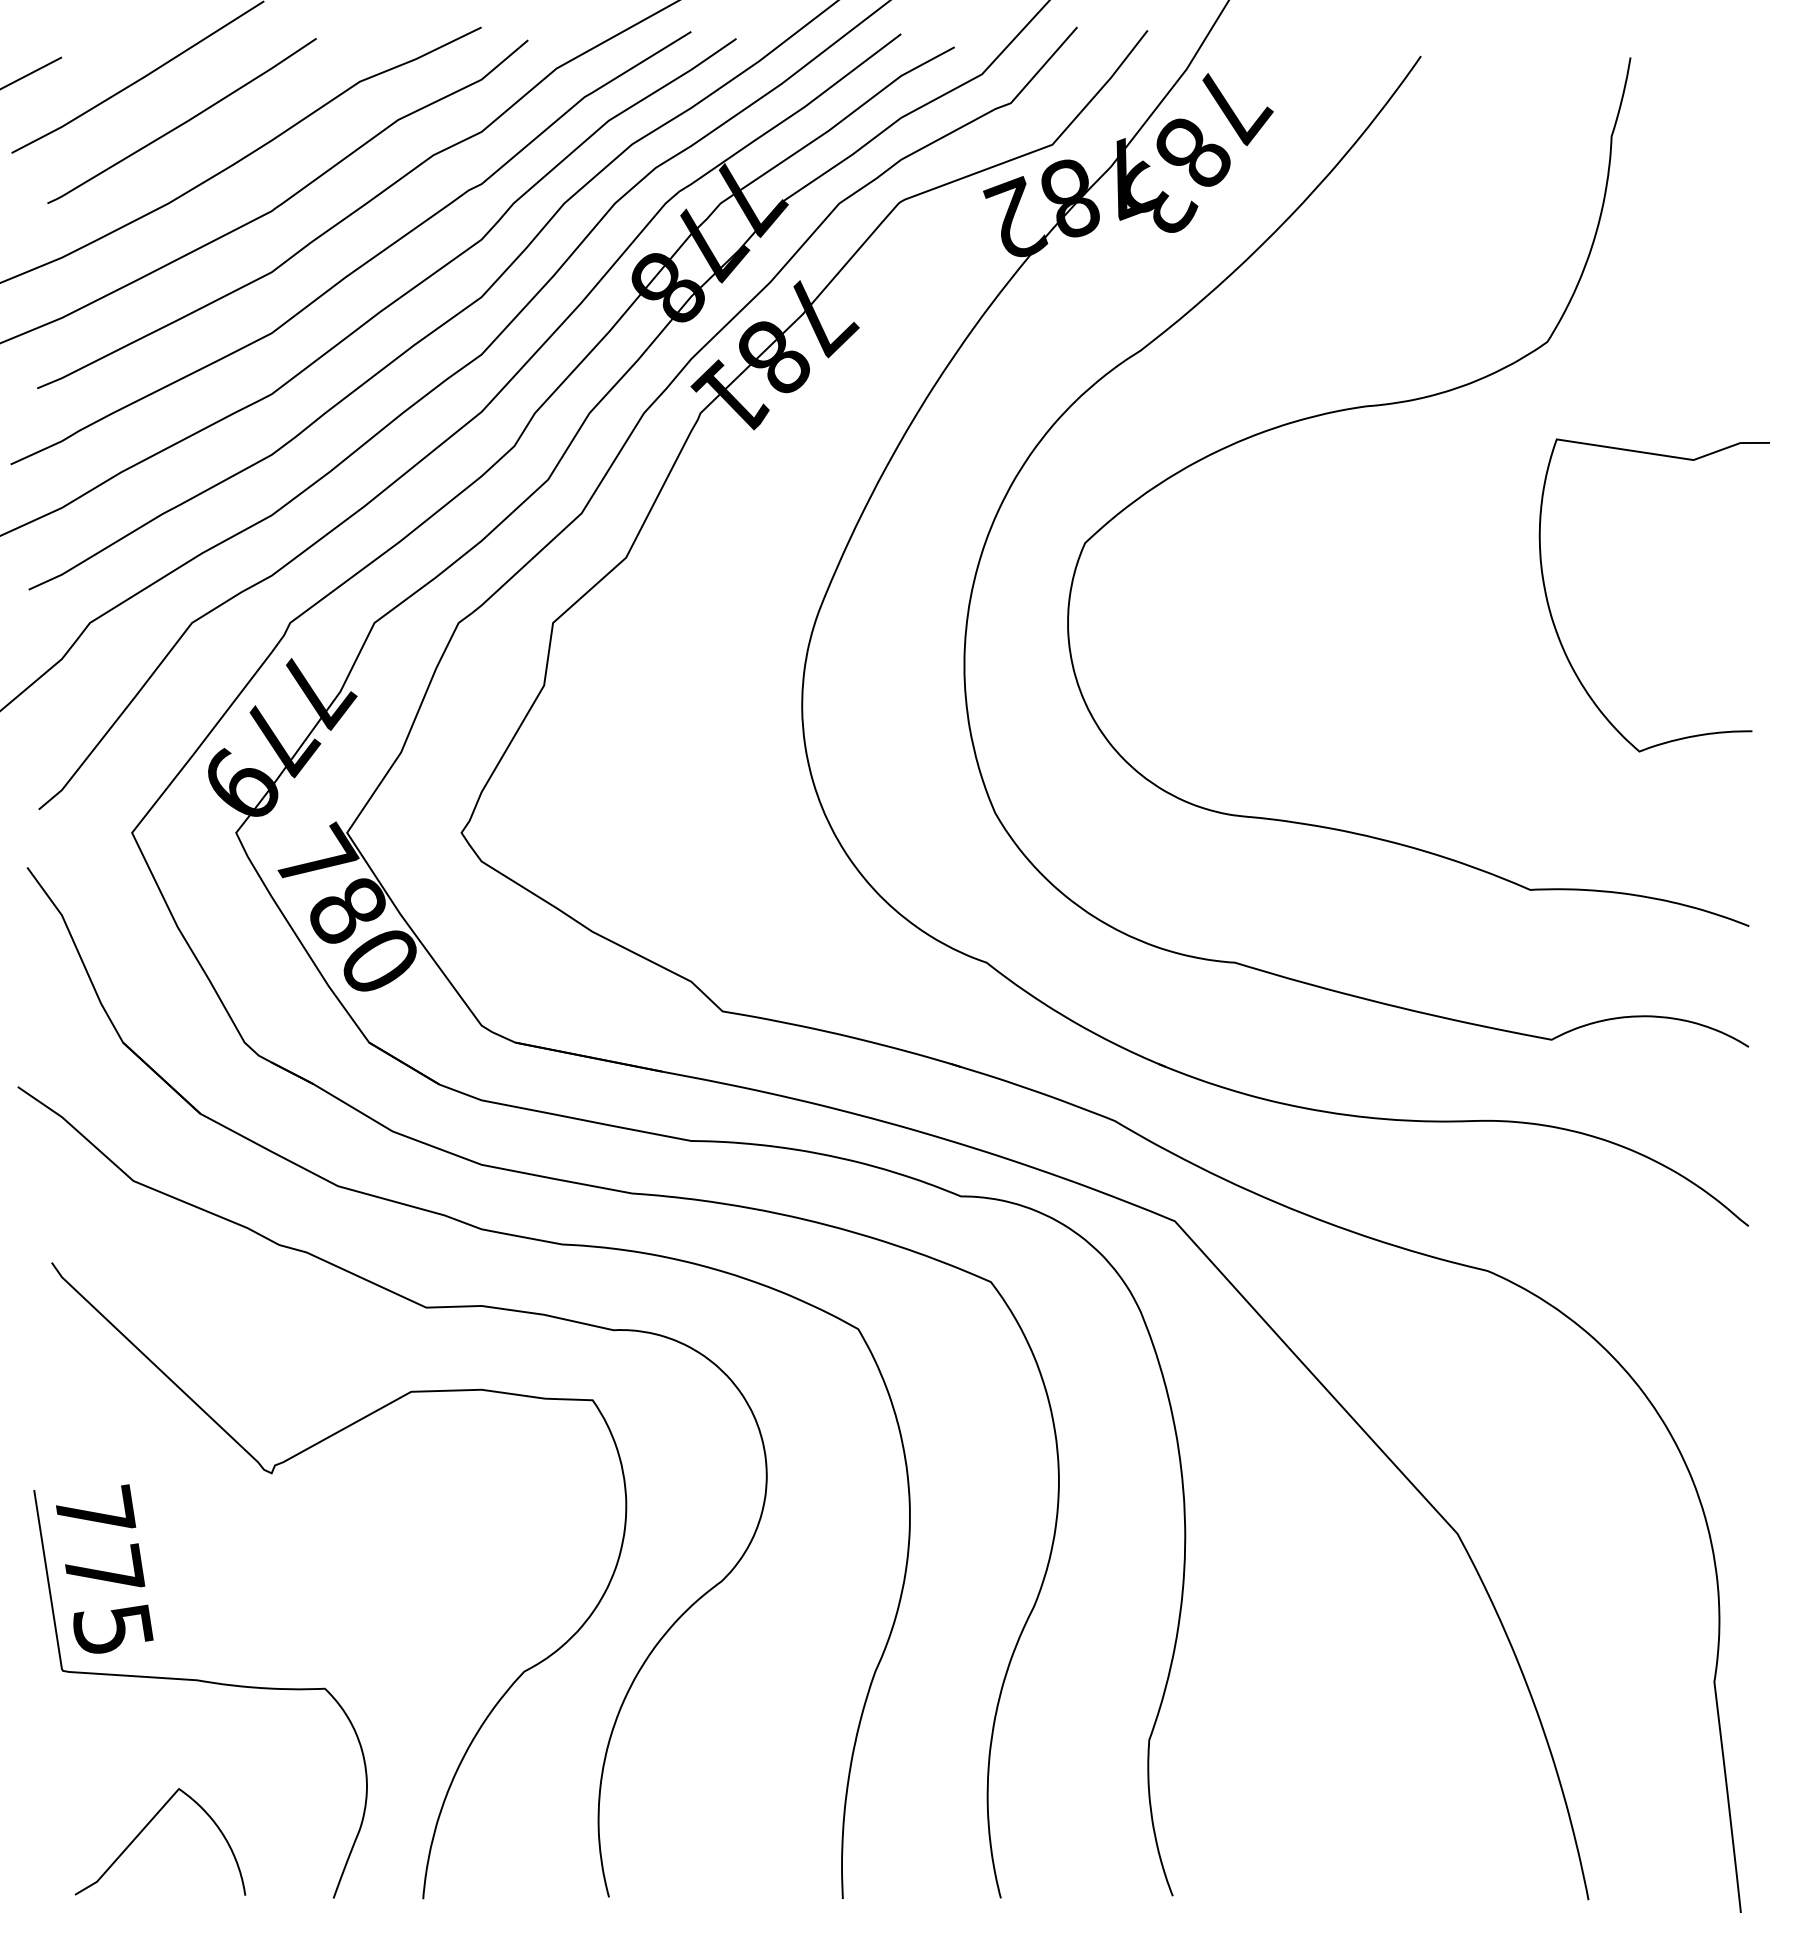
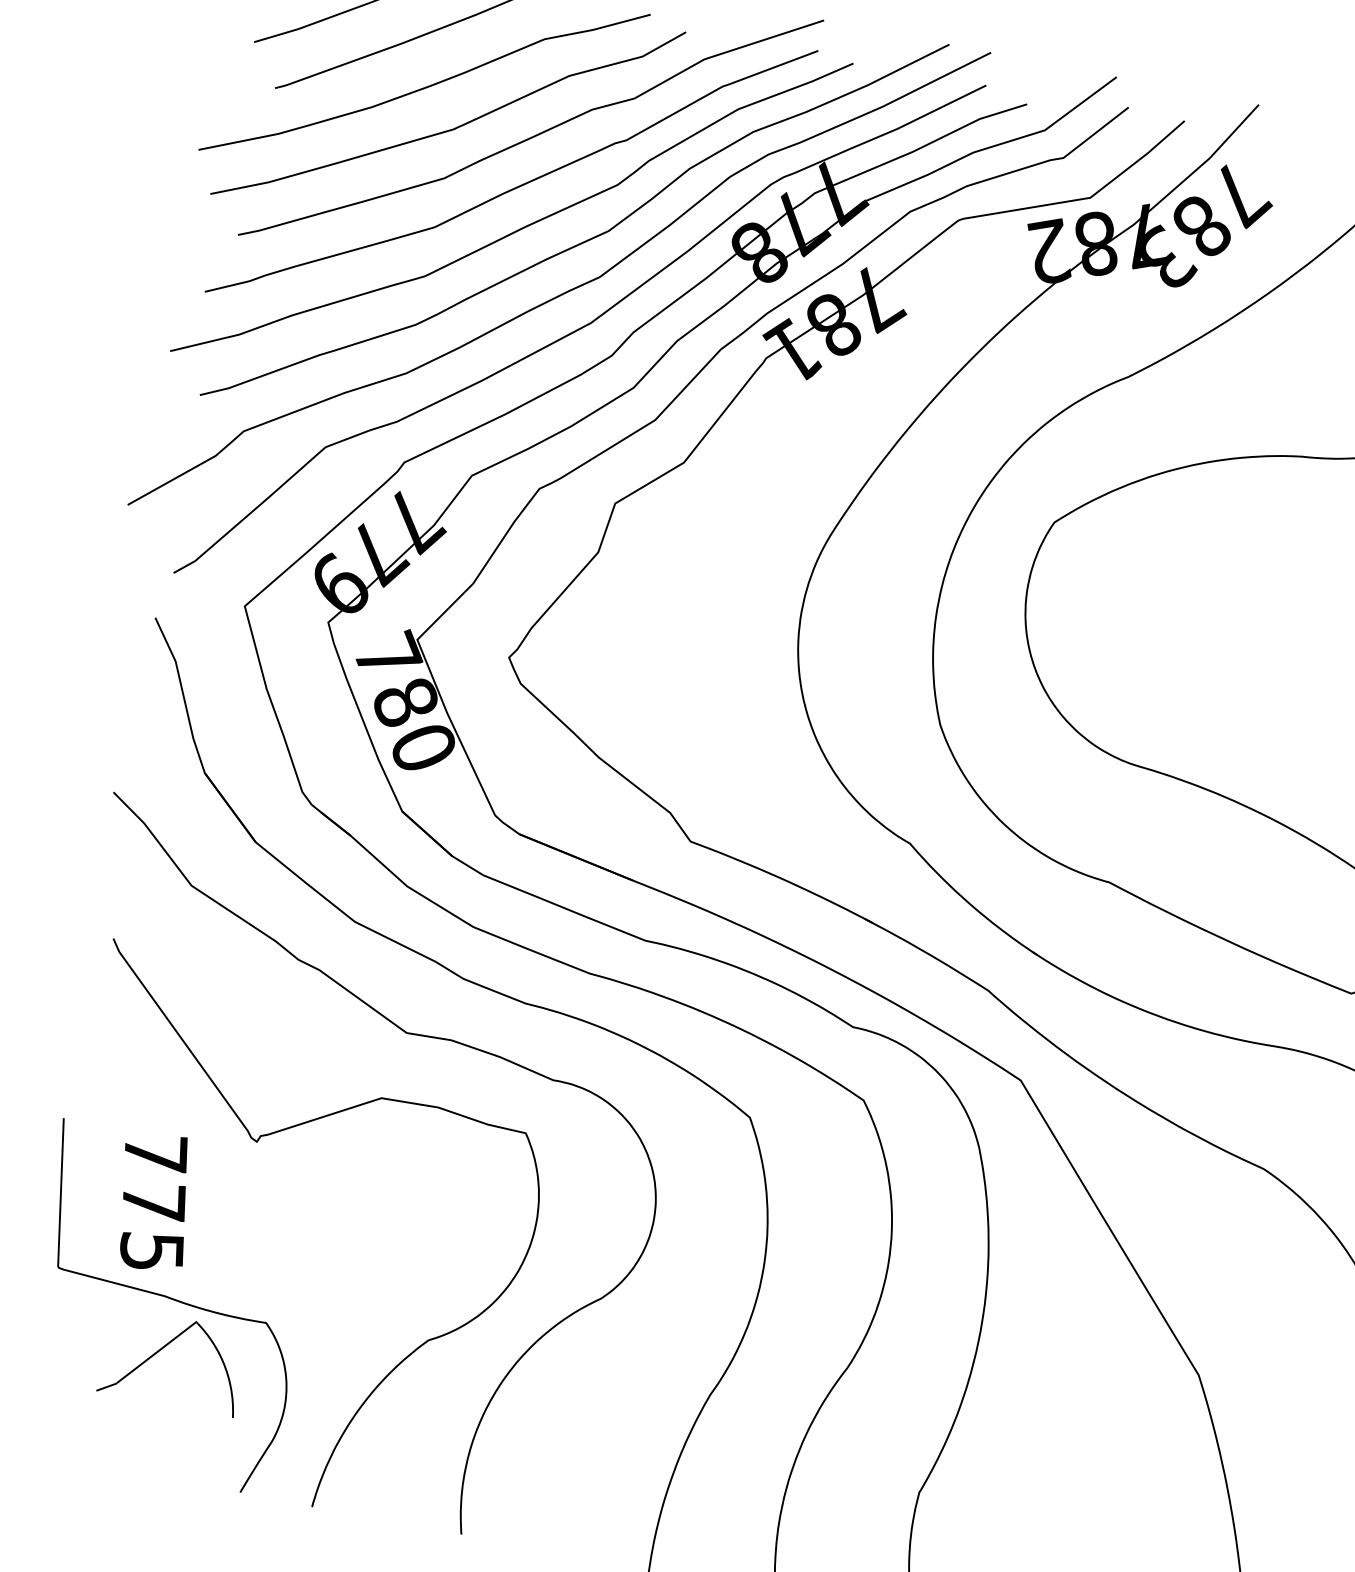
text: (104, 1568) -> (154, 1201), moved
curve: (146, 1827) -> (164, 1347), moved

